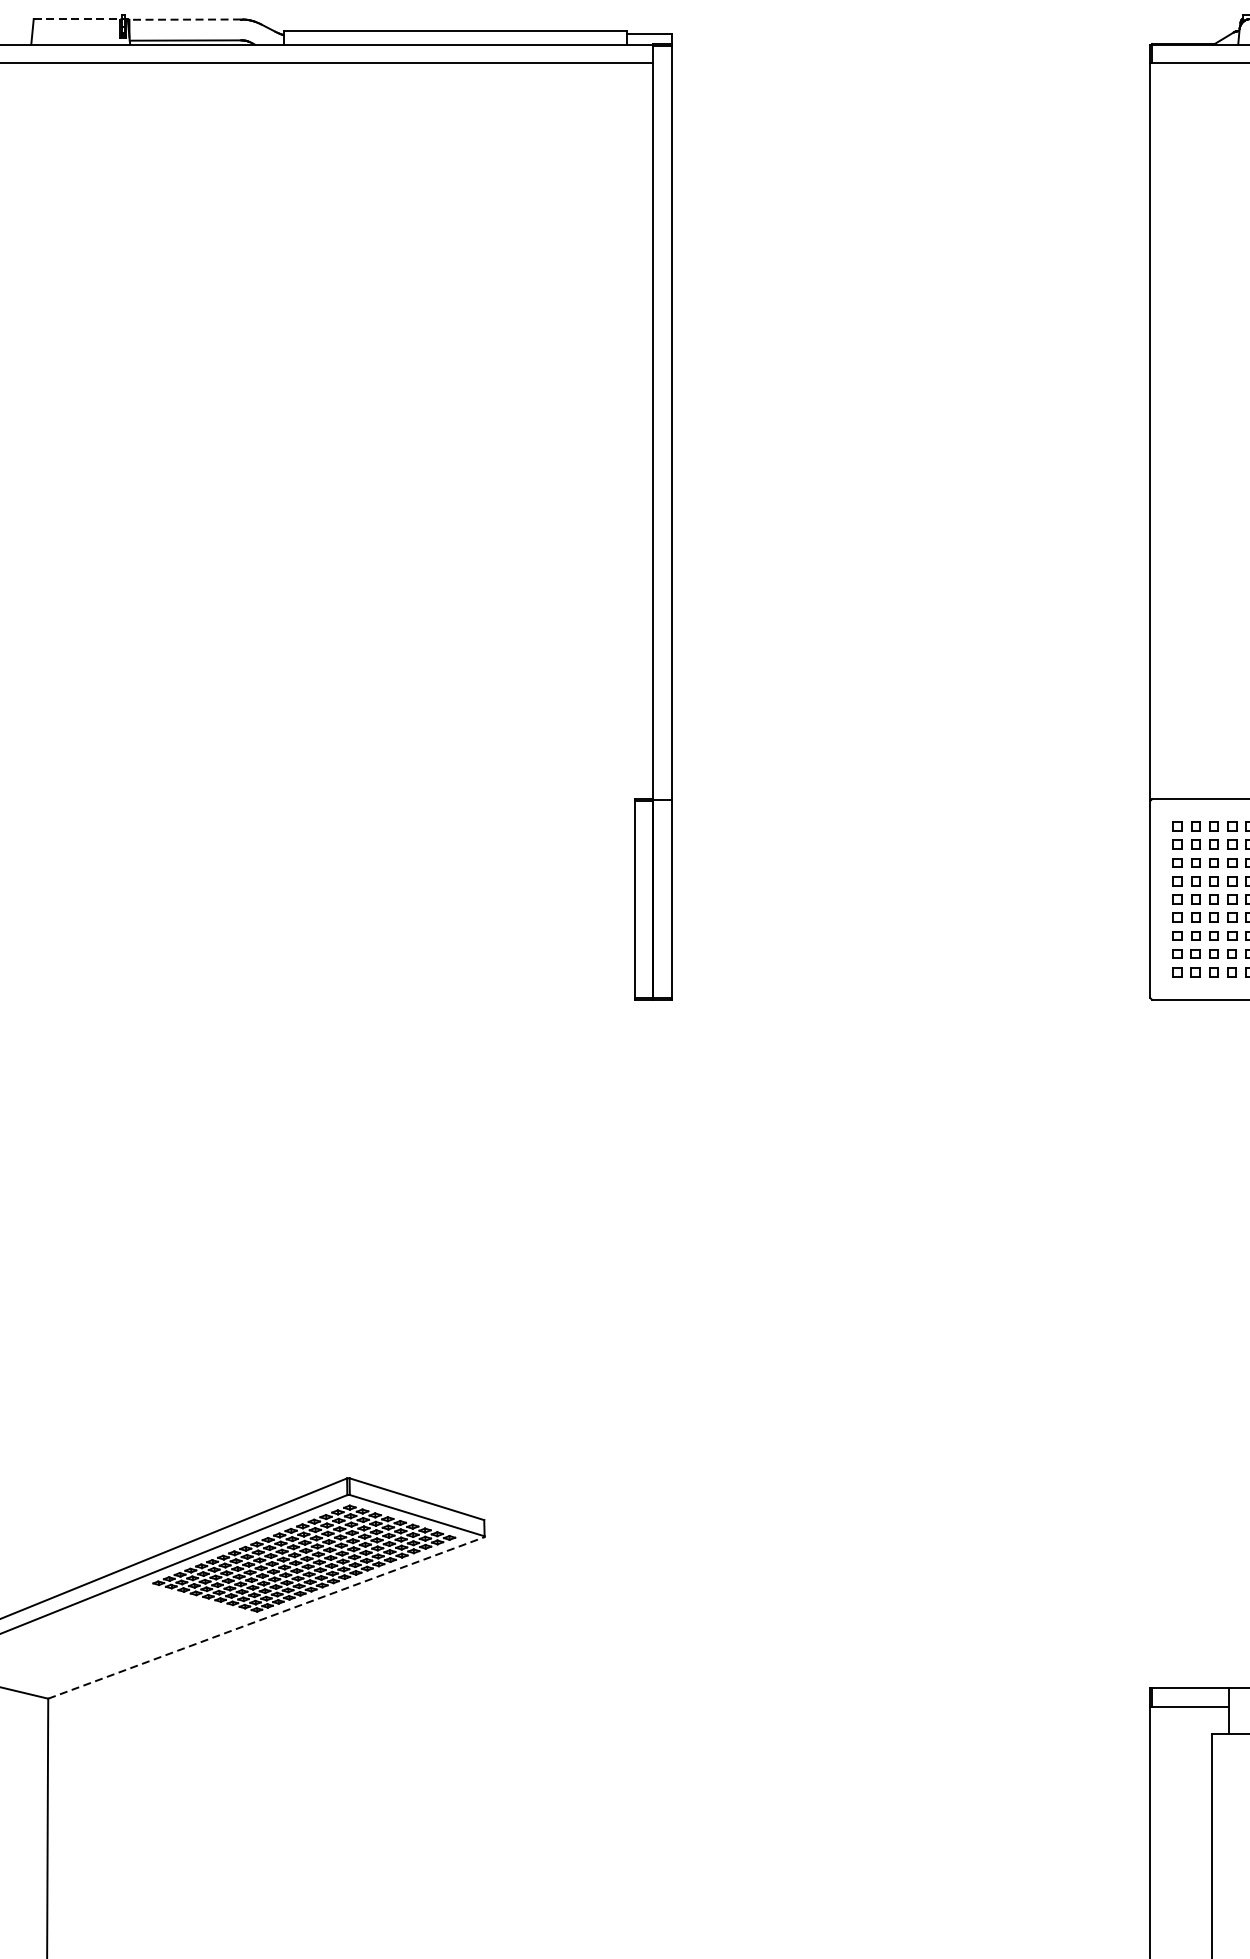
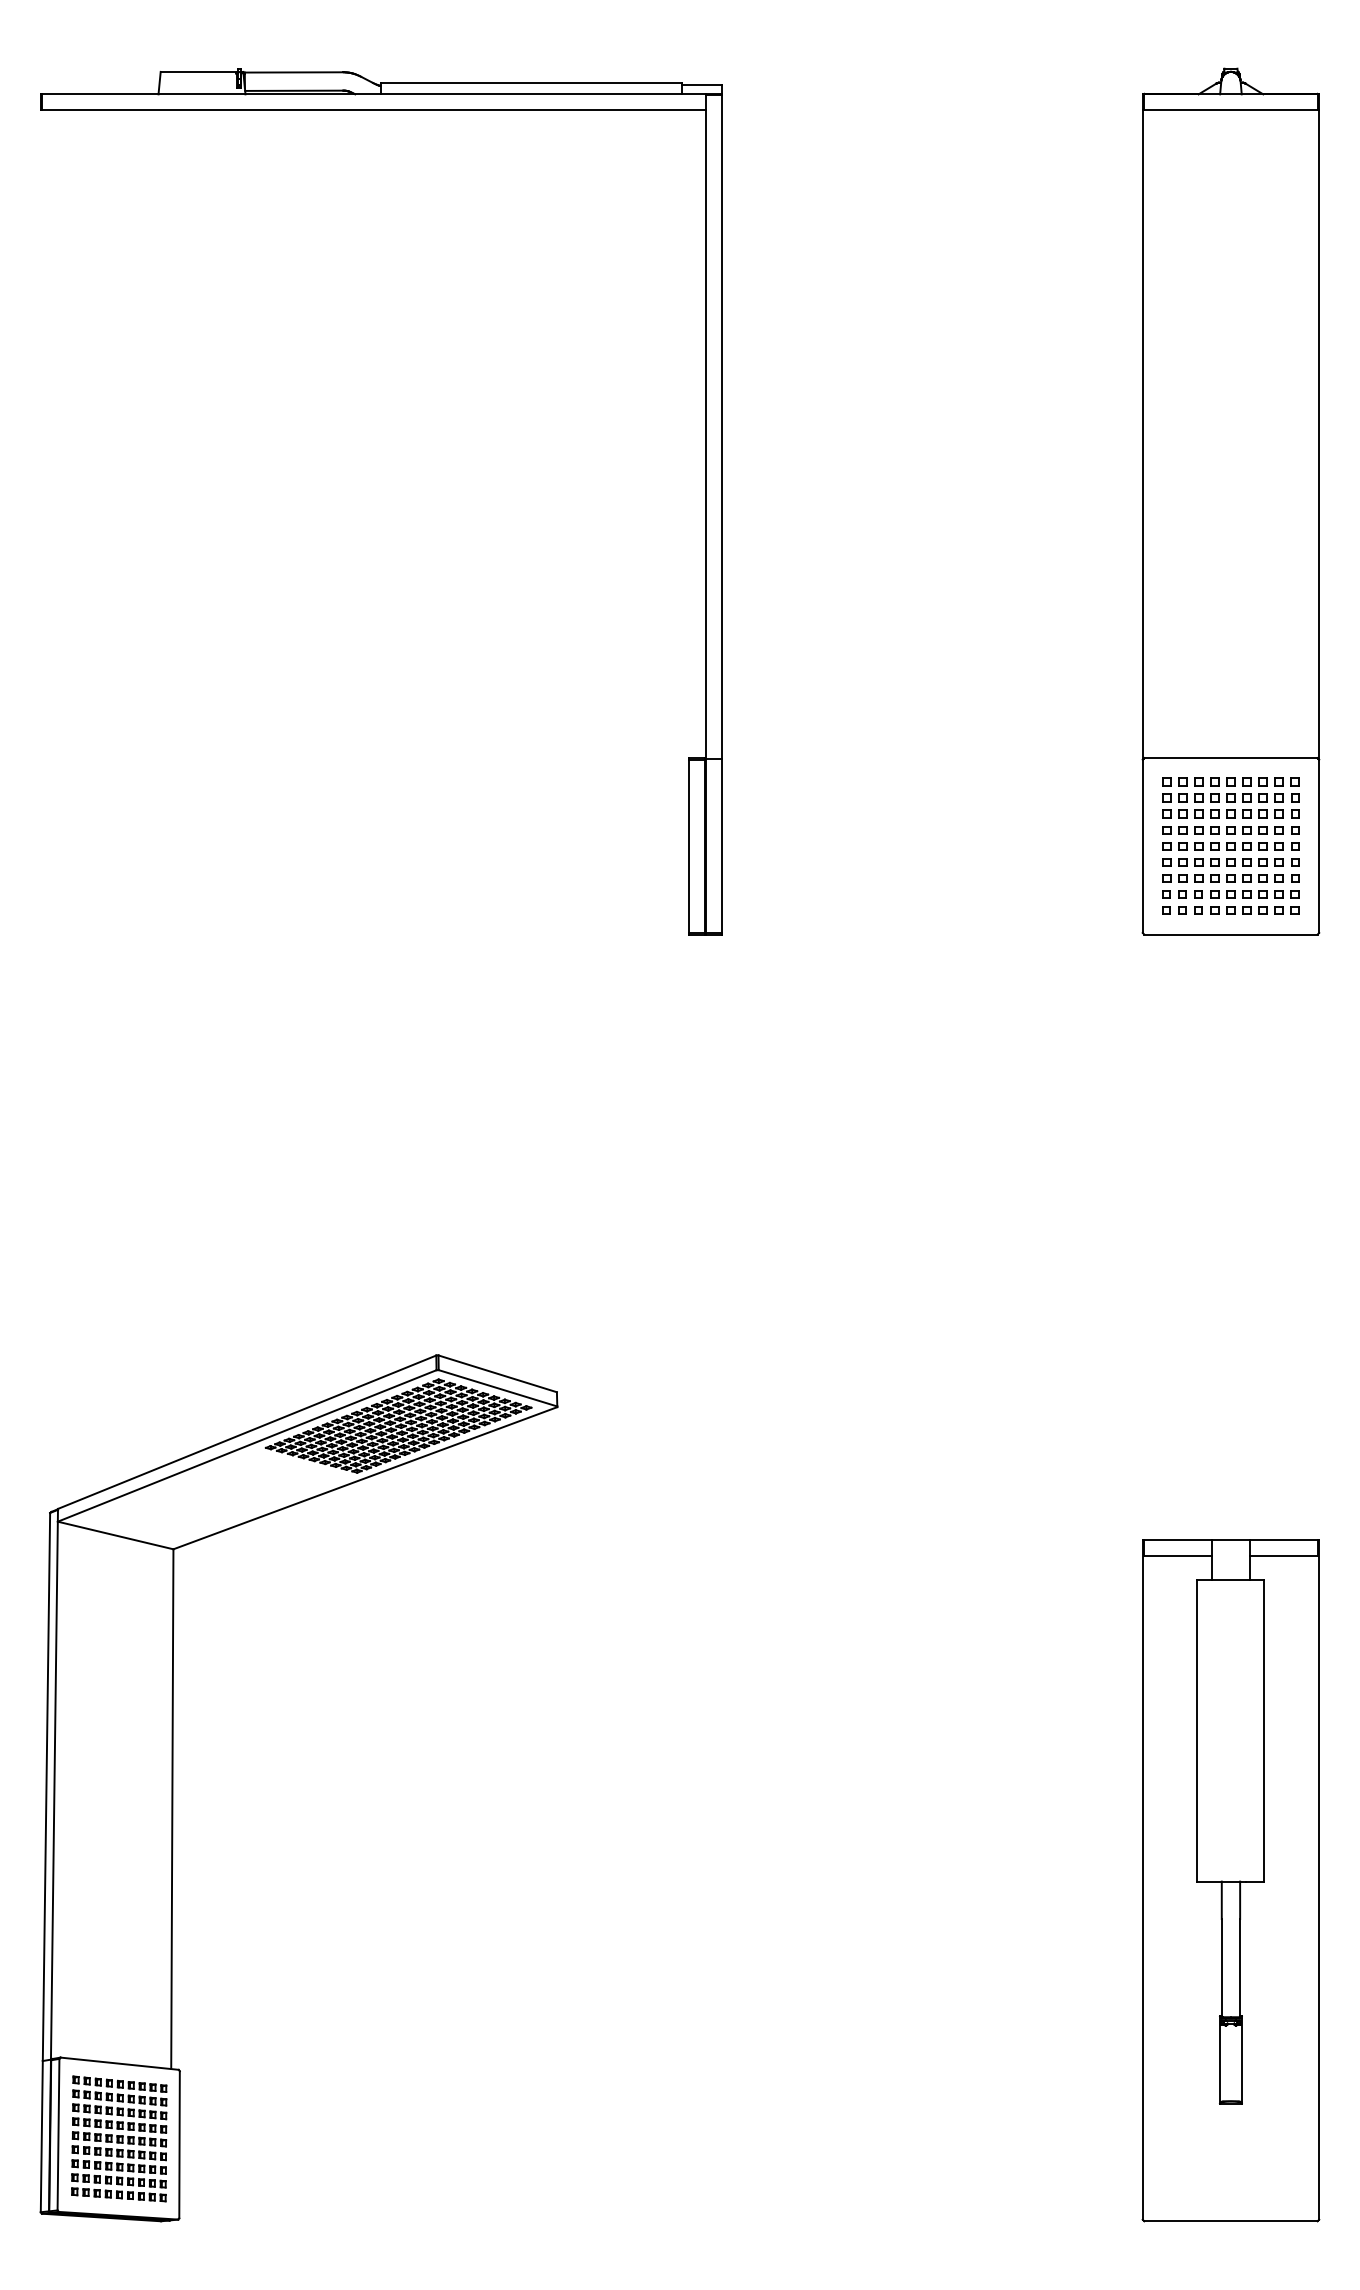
line: (77, 18) -> (199, 71), dashed -> solid
line: (184, 19) -> (293, 72), dashed -> solid
line: (266, 1618) -> (365, 1478), dashed -> solid

